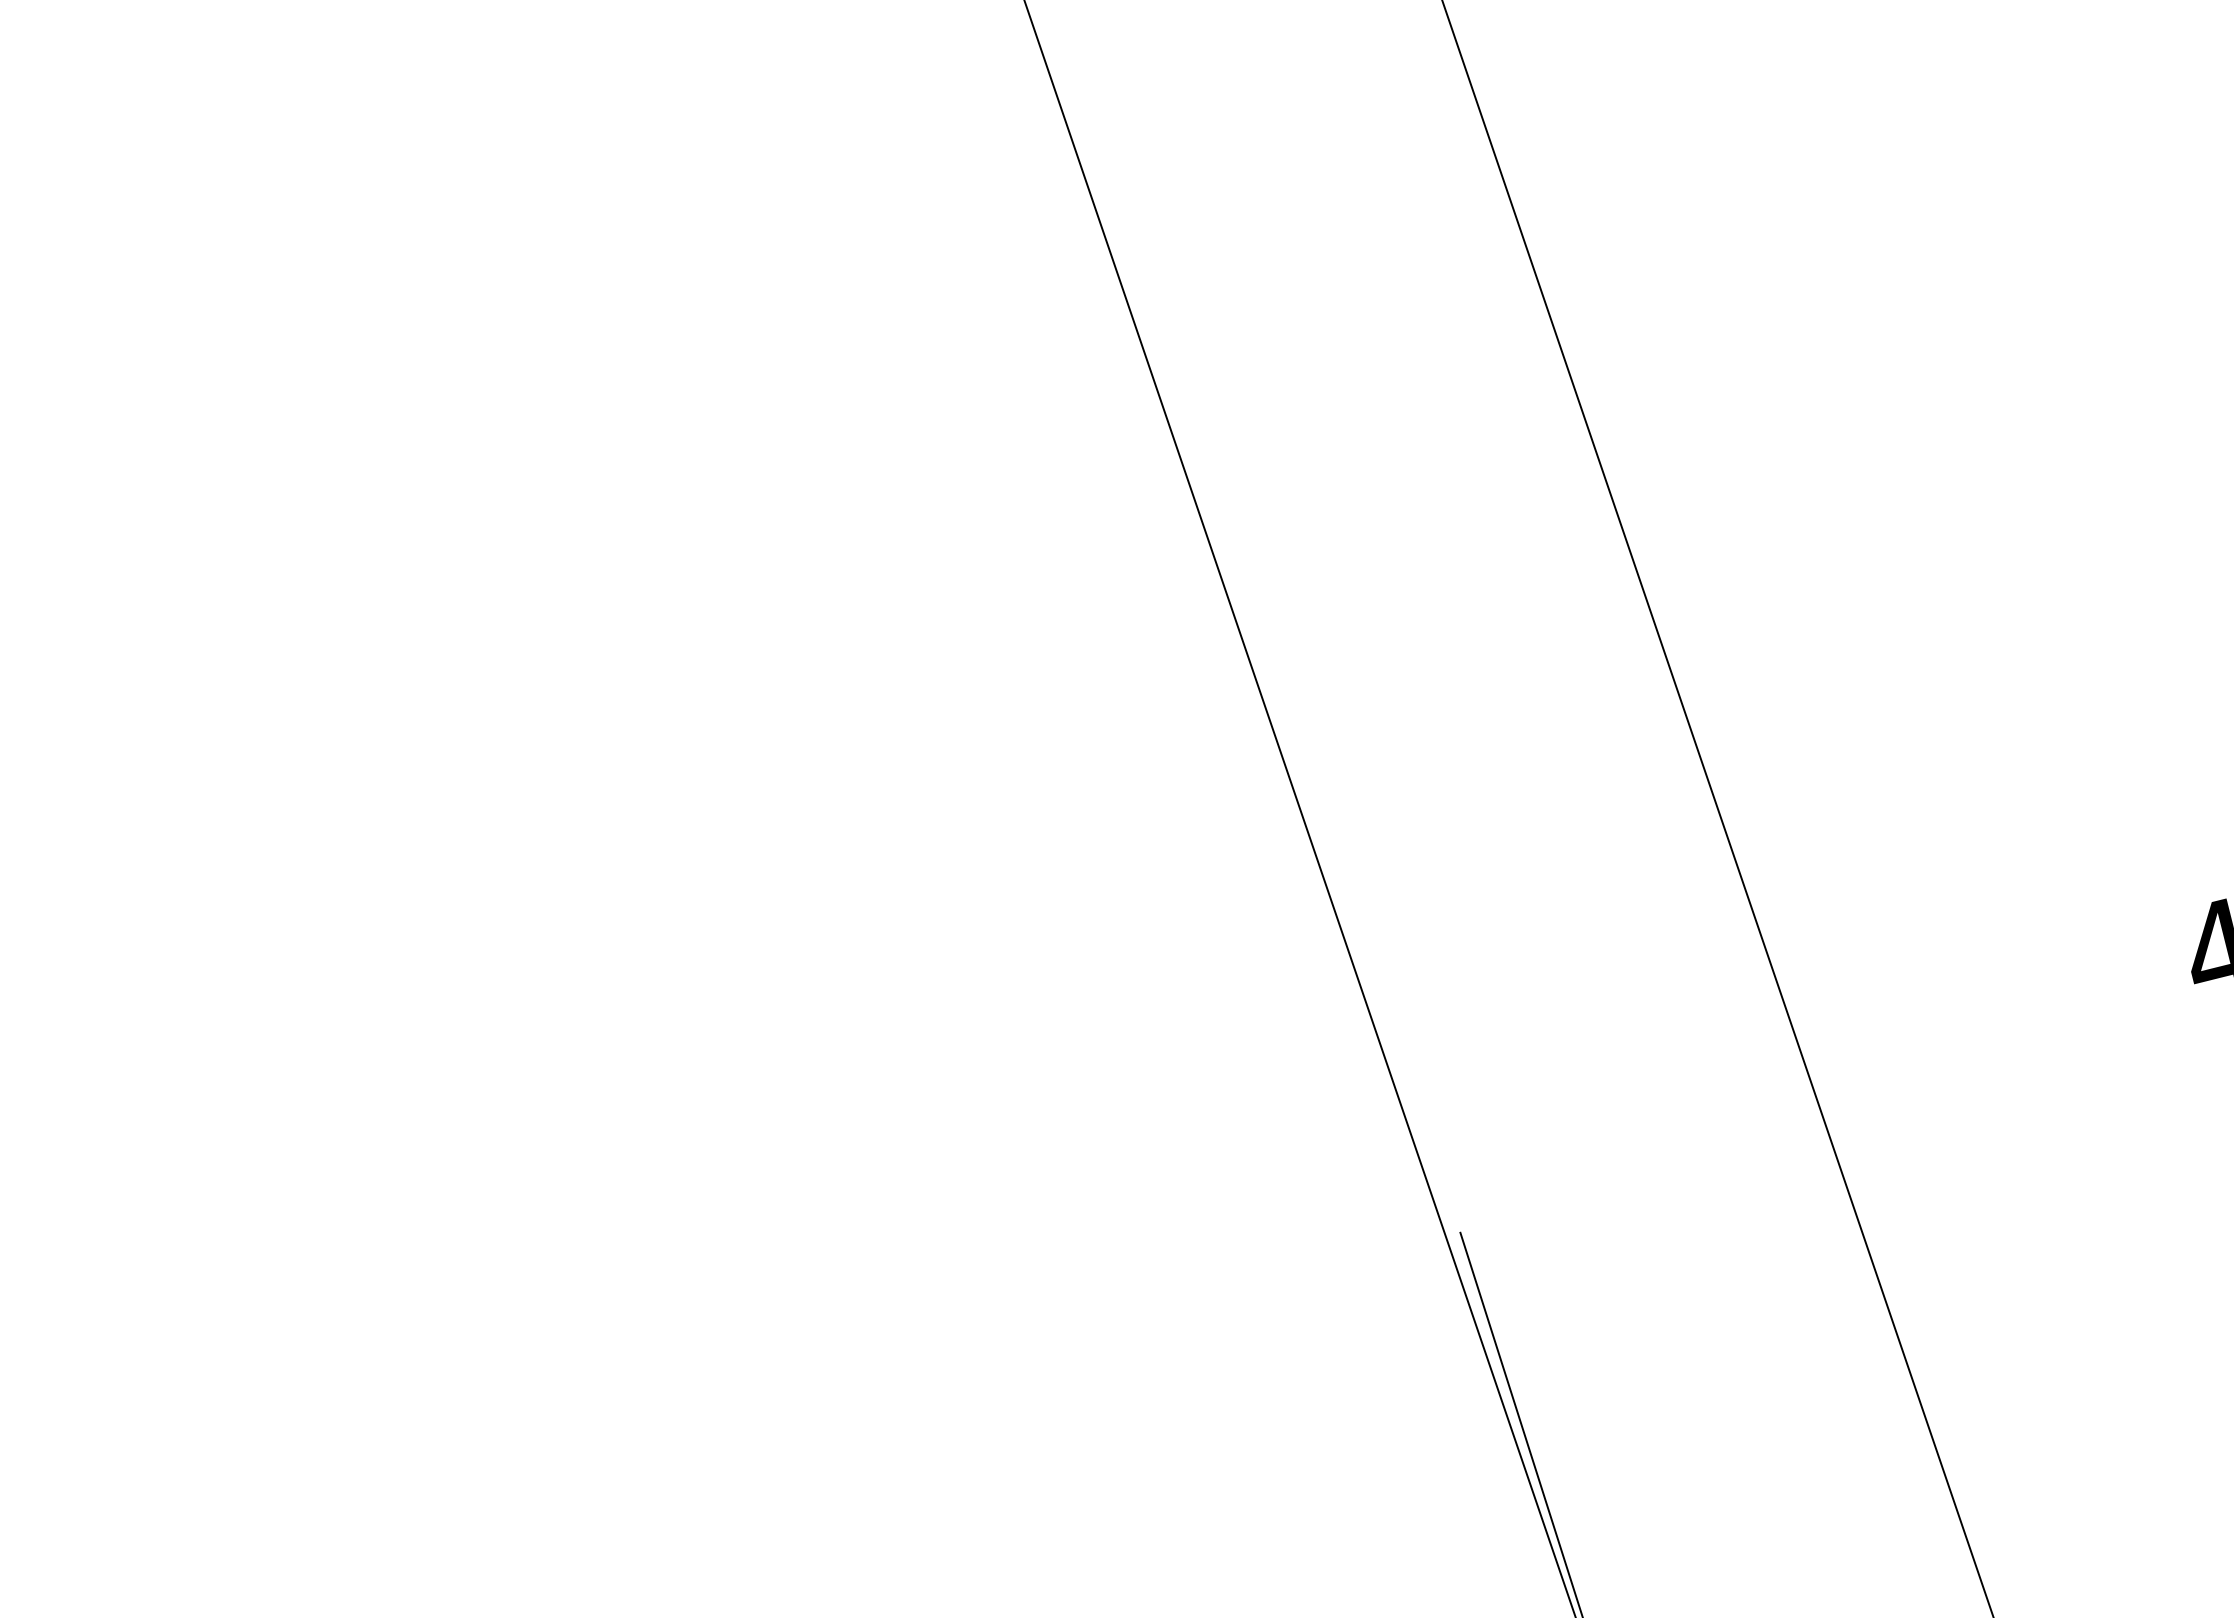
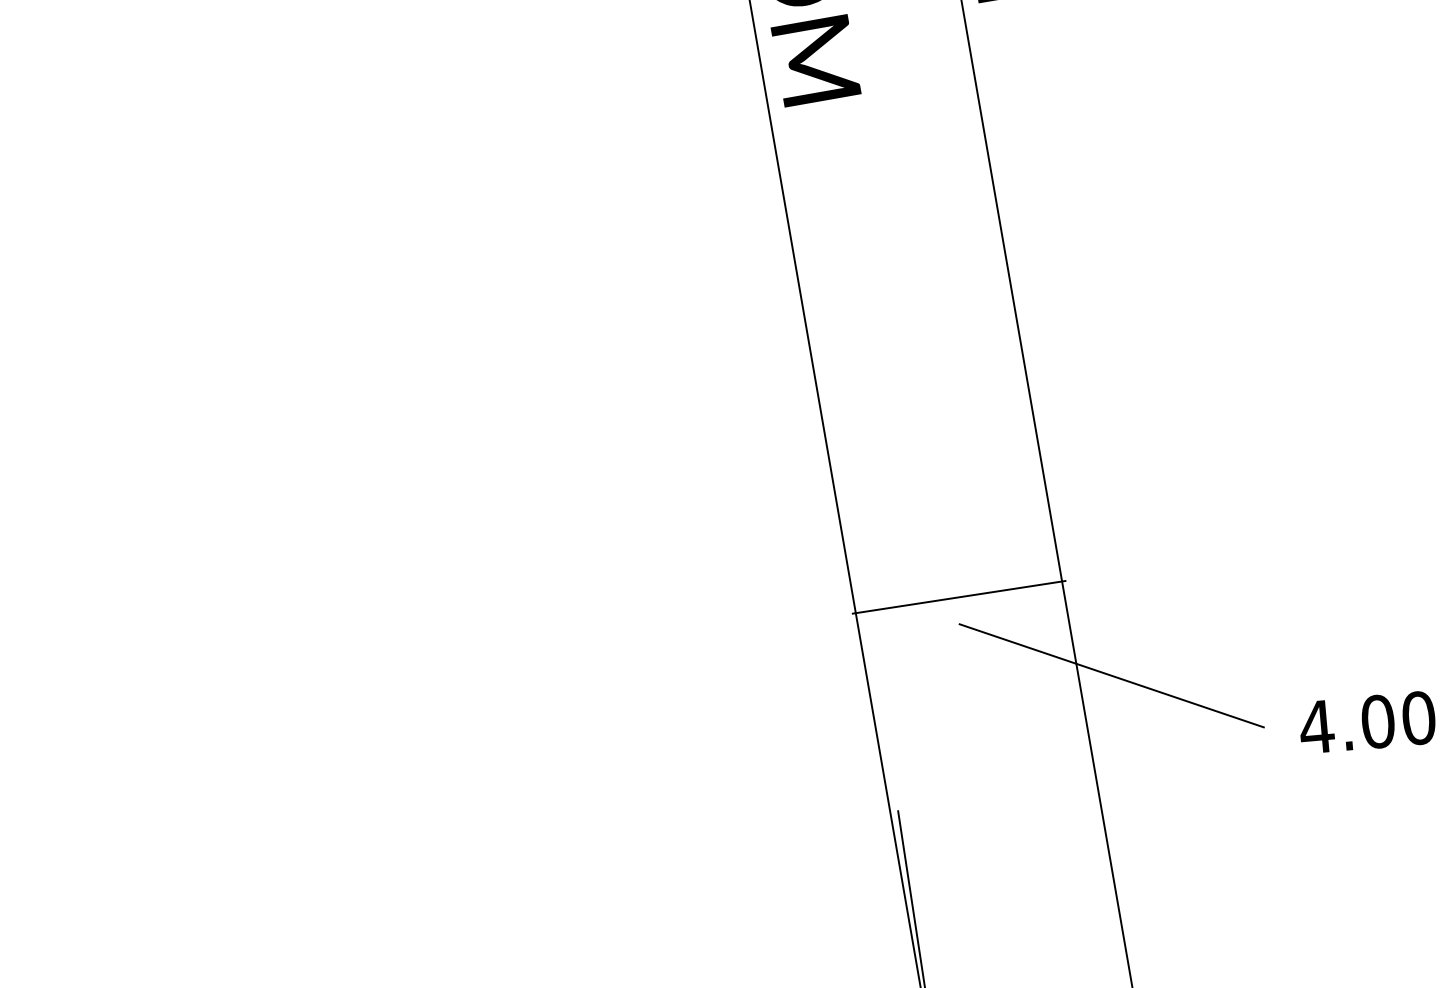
line: (1509, 812) -> (958, 596), added
line: (1819, 915) -> (1111, 675), added

